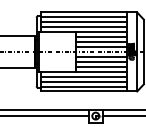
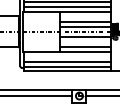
line: (101, 37) -> (85, 17), removed
line: (101, 61) -> (85, 41), removed
line: (83, 76) -> (67, 56), removed

